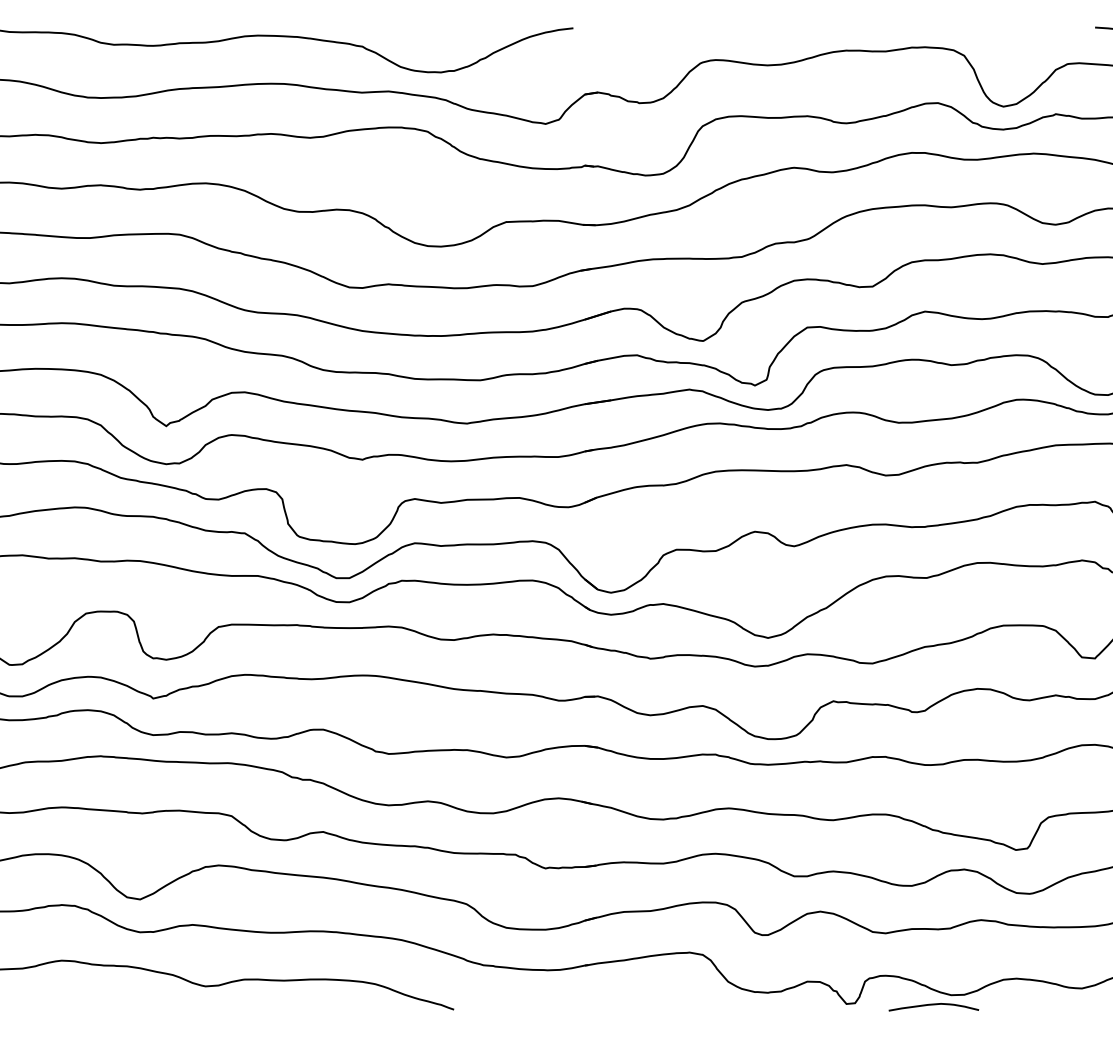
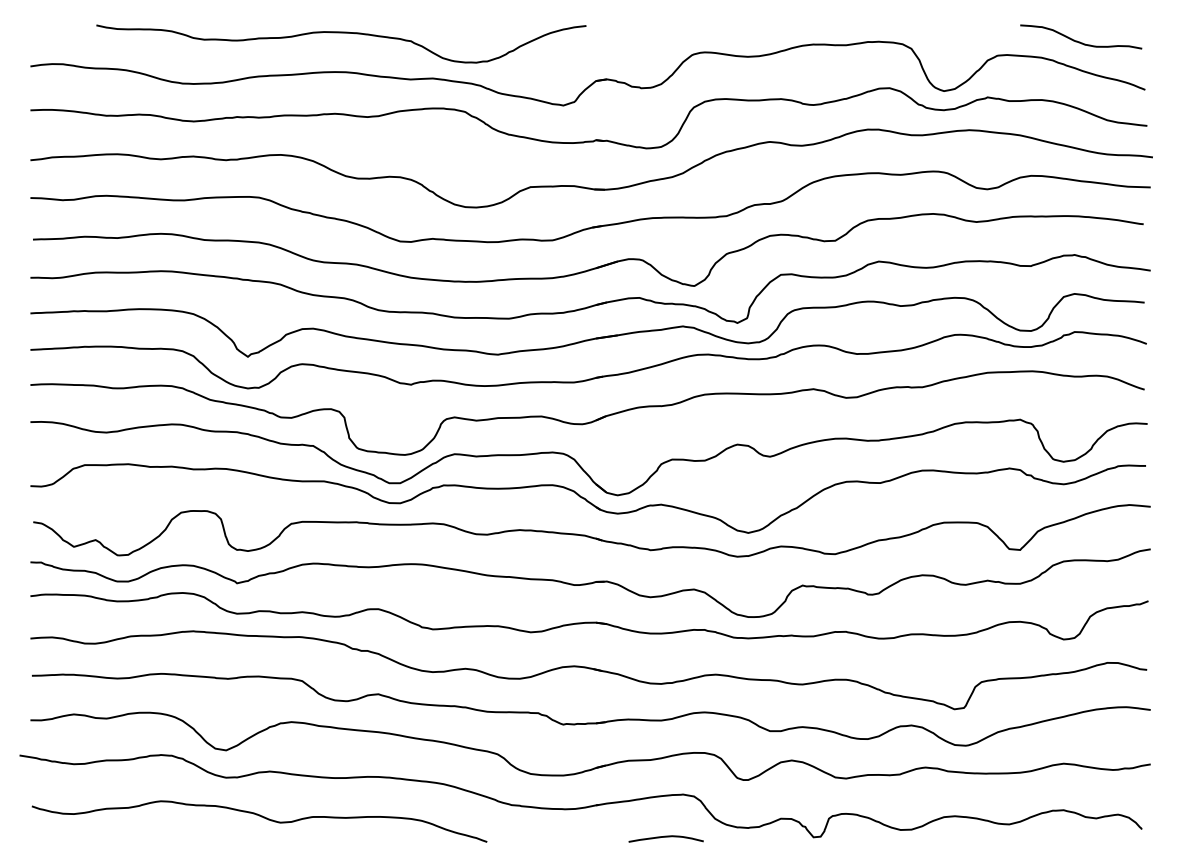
curve: (933, 1005) -> (665, 837), moved

